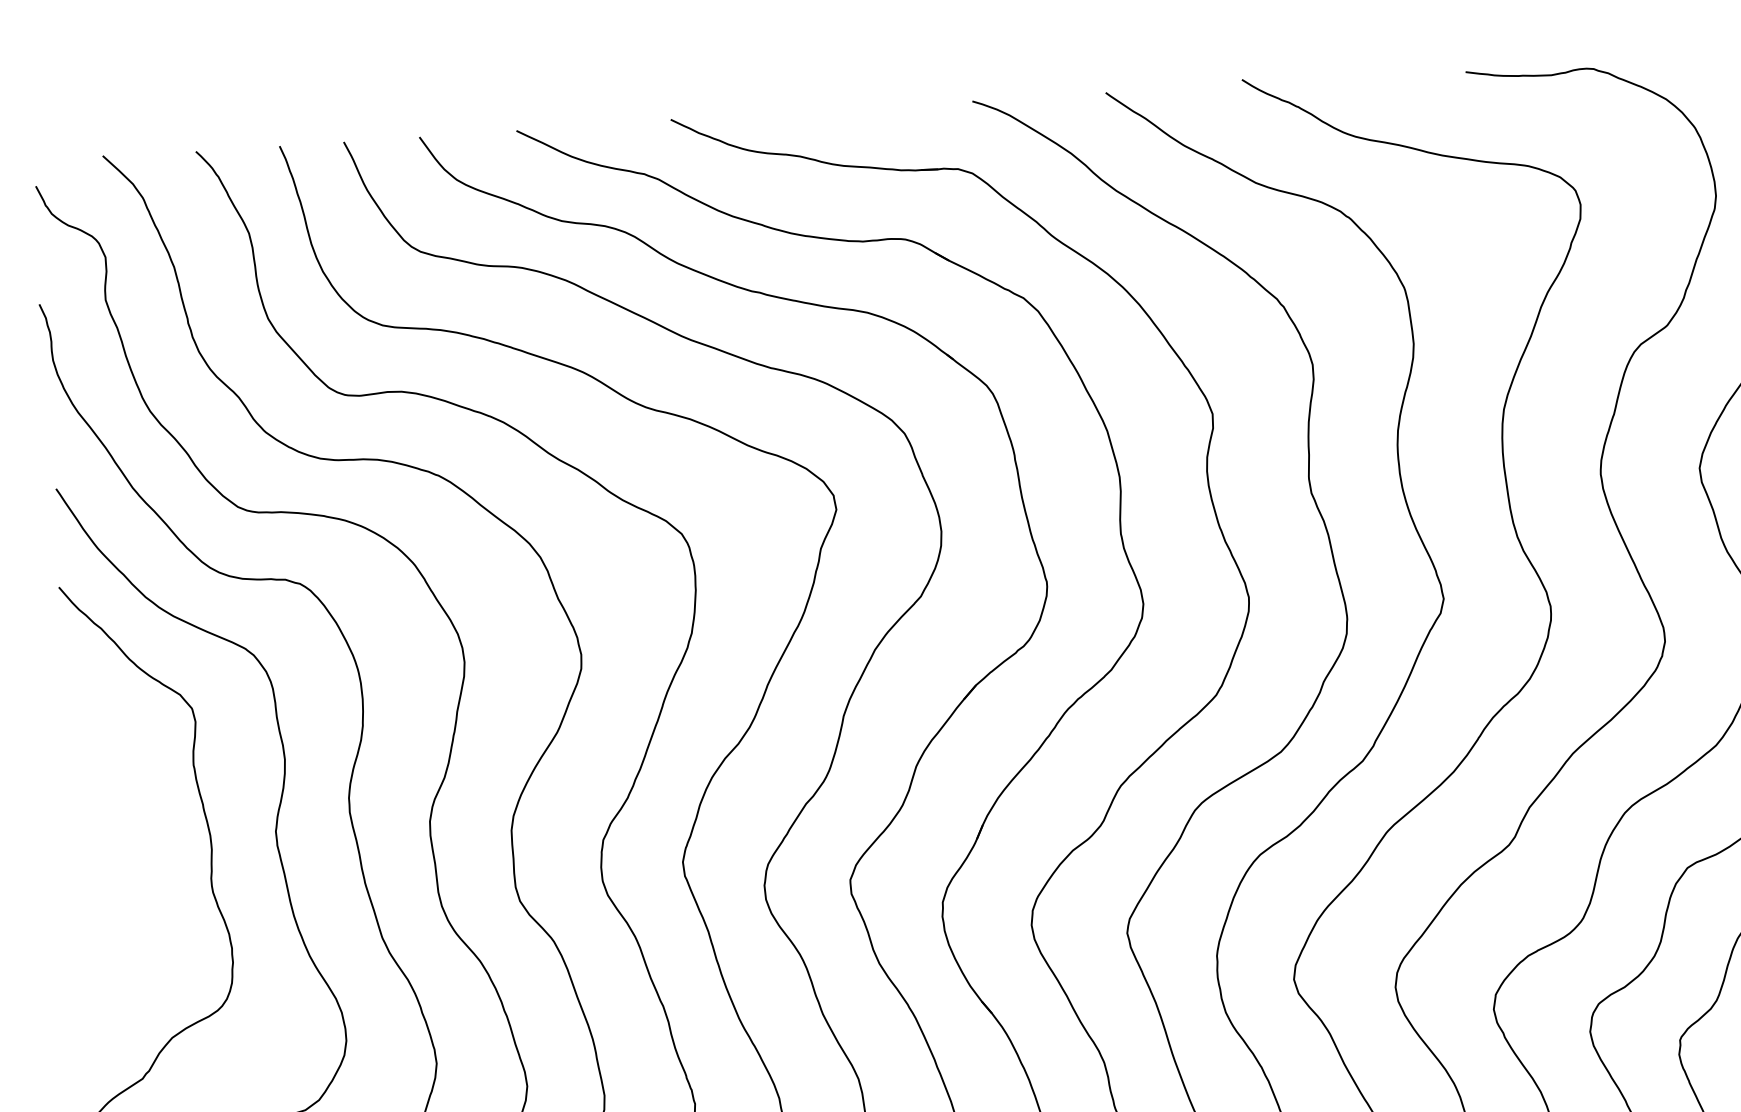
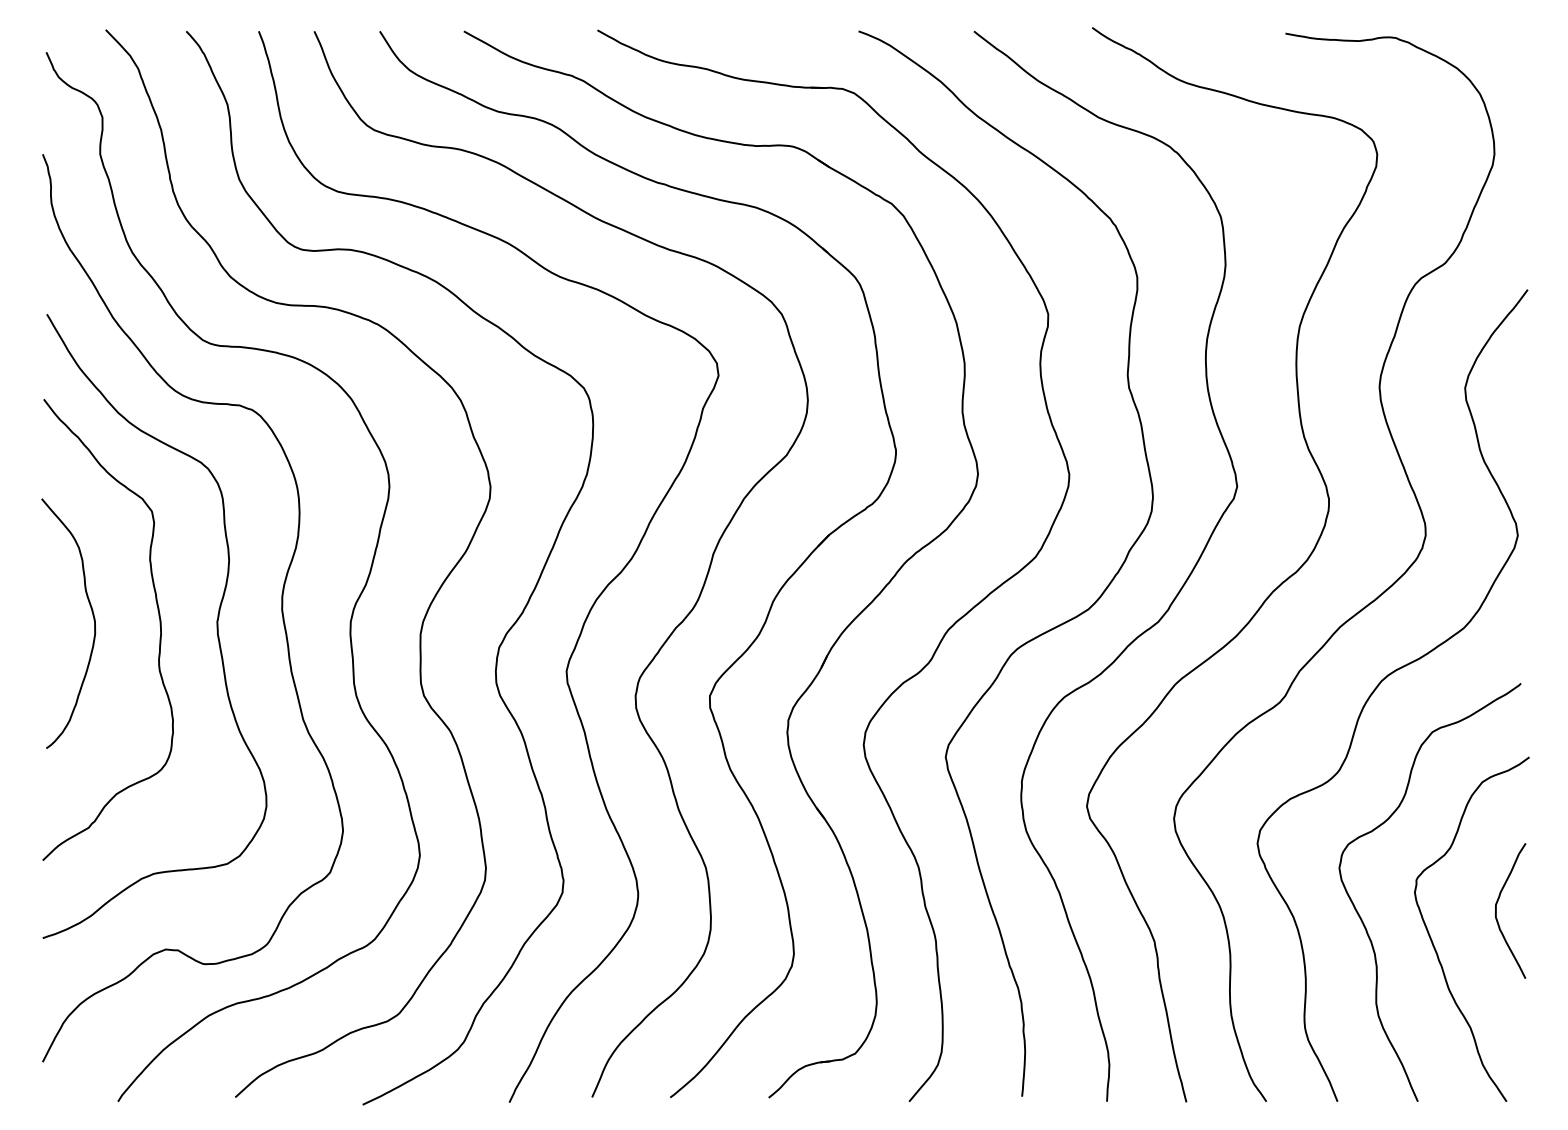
curve: (132, 839) -> (93, 620), added

